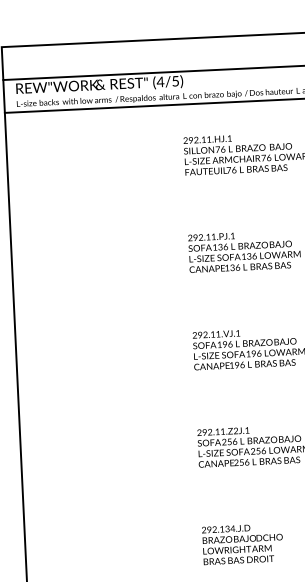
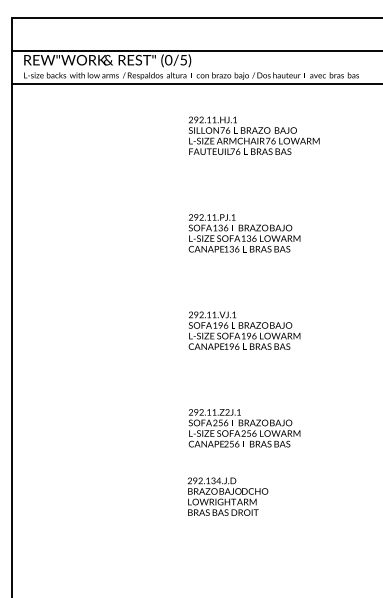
text: (160, 81) -> (168, 59), (4/5) -> (0/5)
text: (243, 543) -> (228, 496), moved

